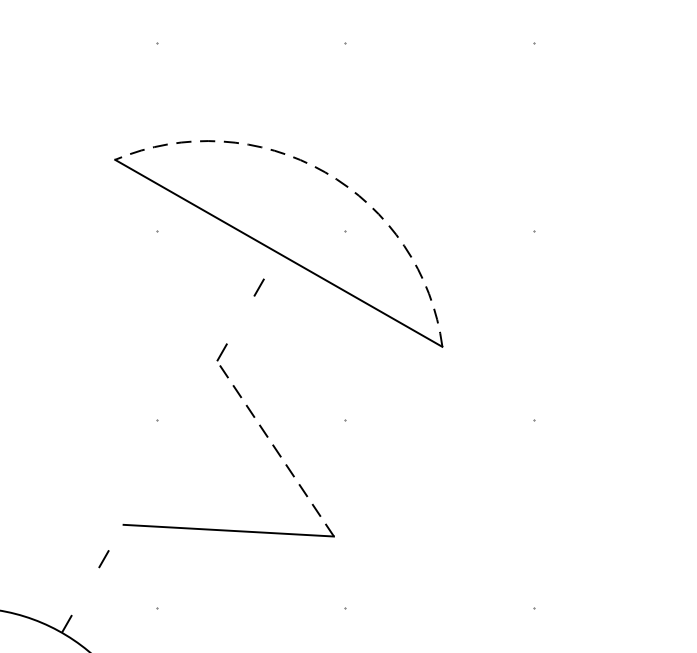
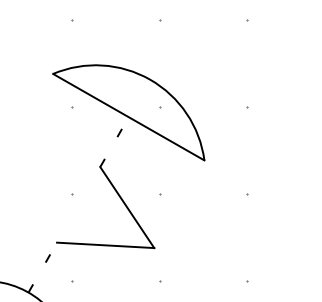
arc: (325, 171) -> (150, 79), dashed -> solid
line: (276, 448) -> (127, 207), dashed -> solid

